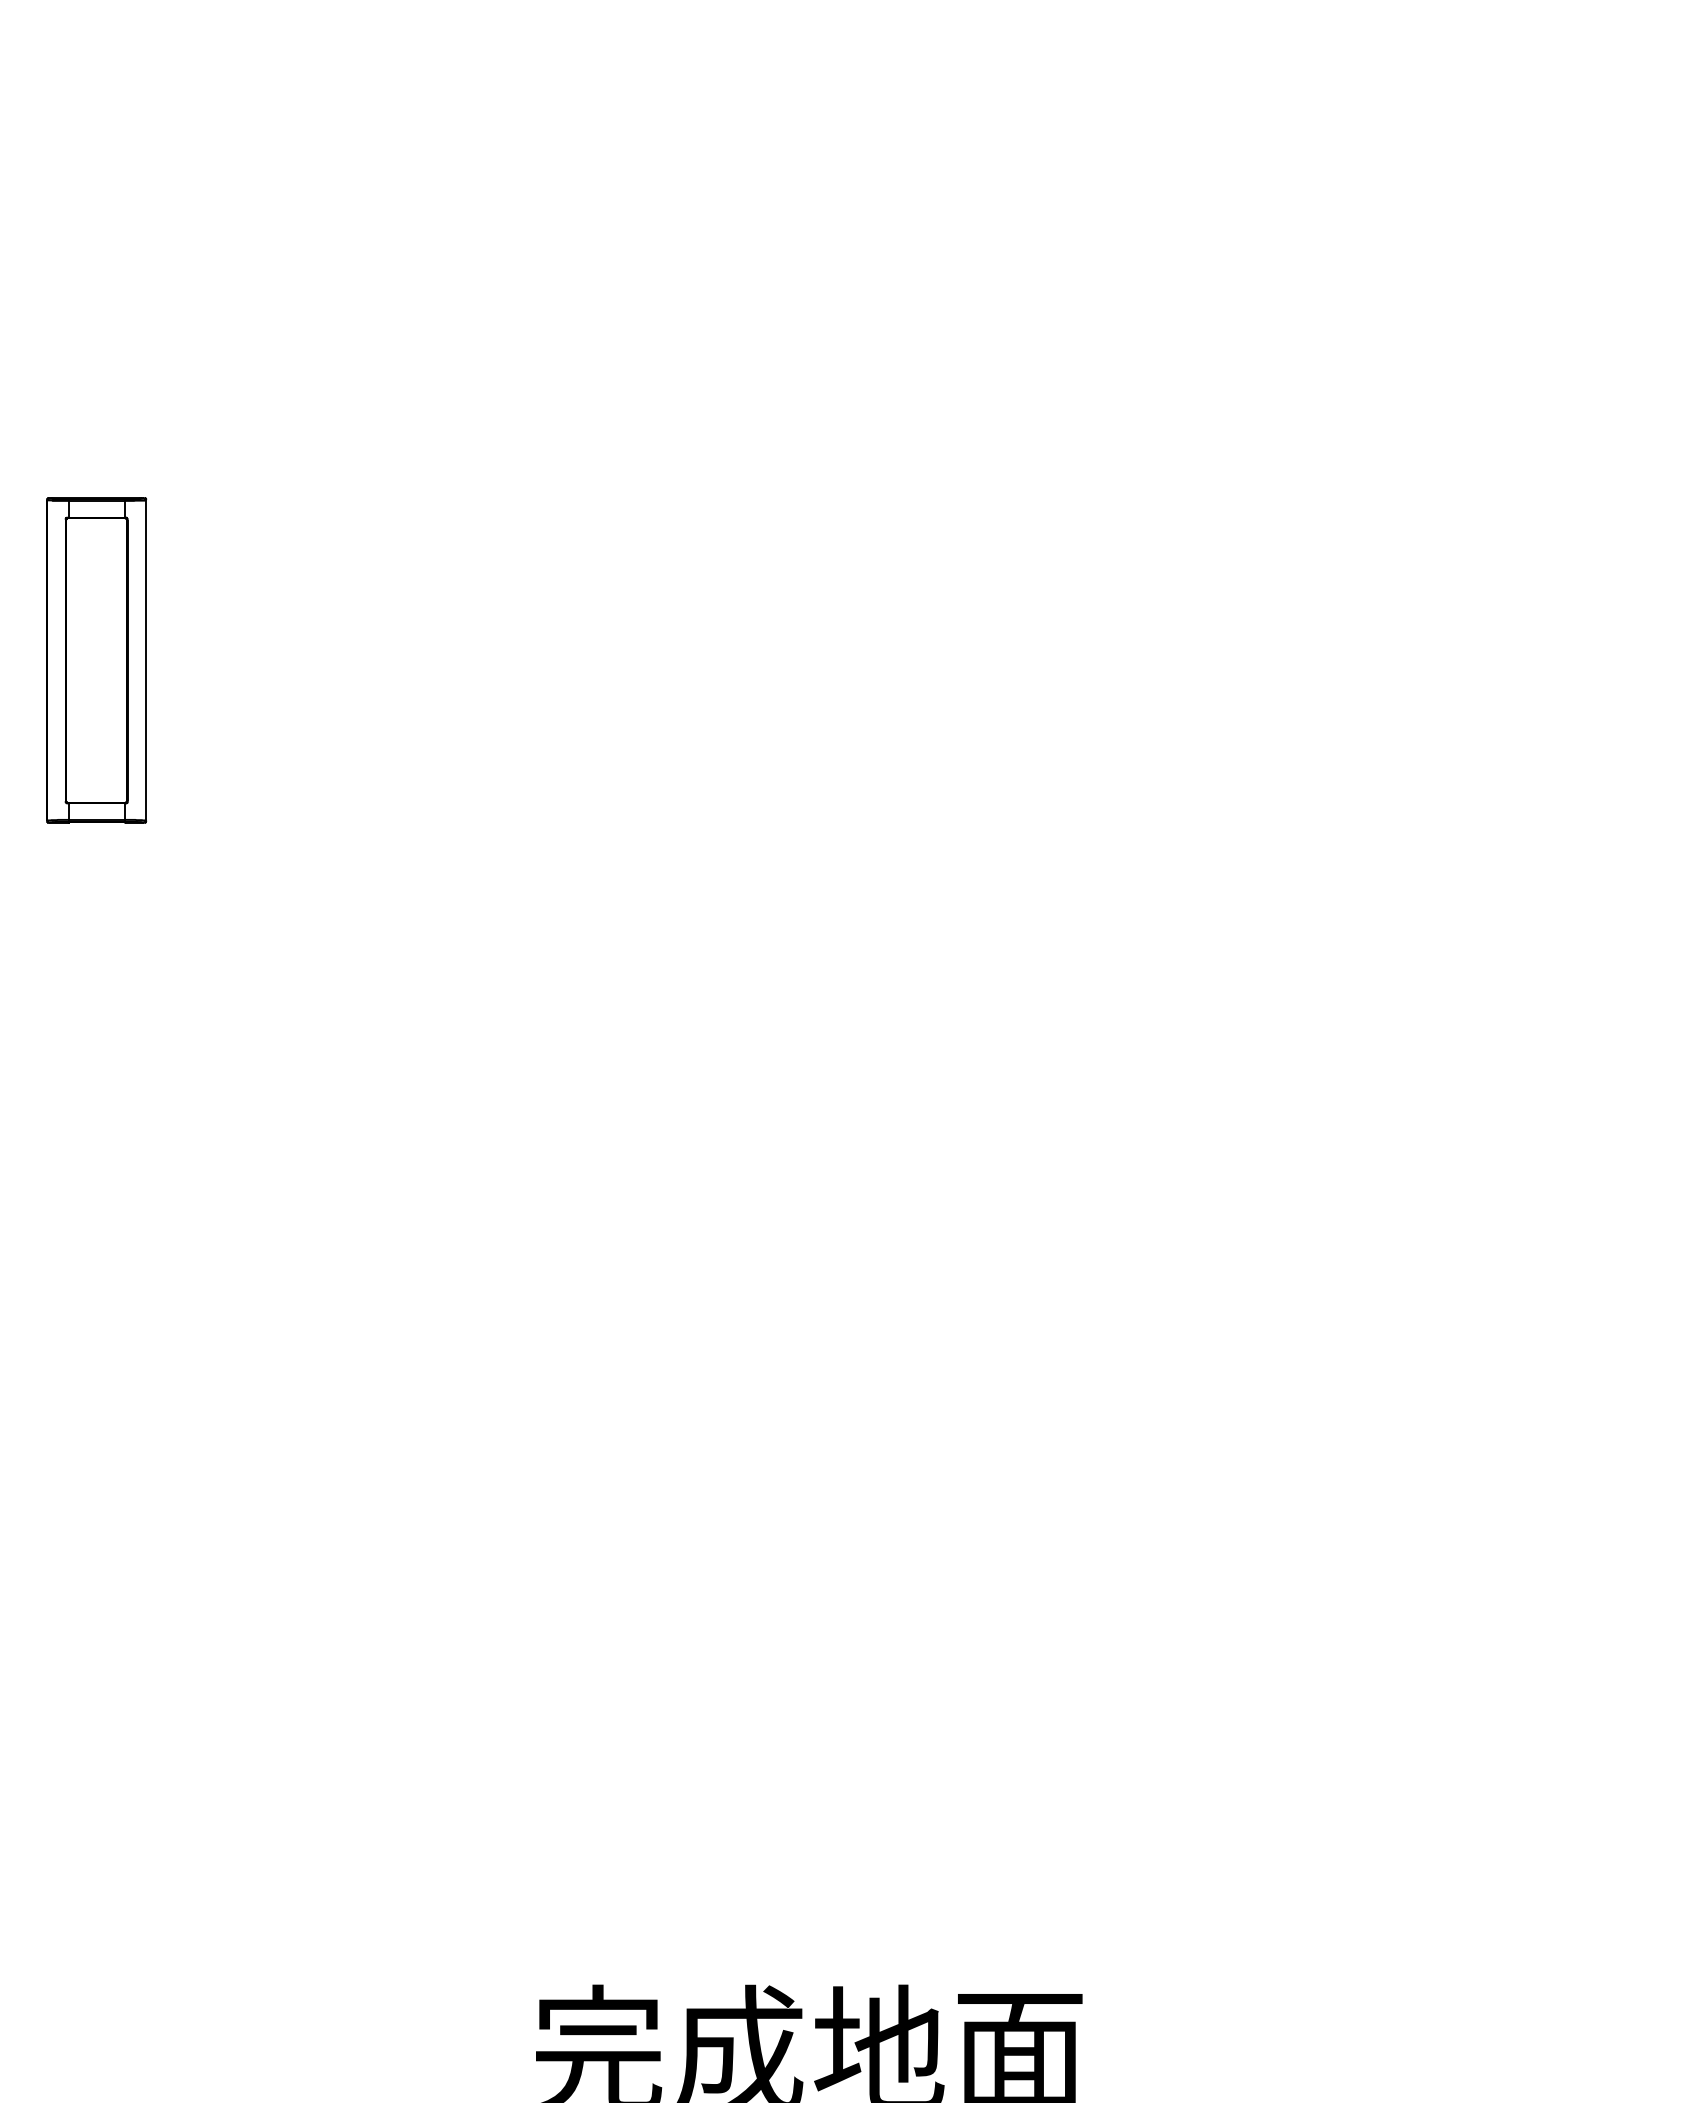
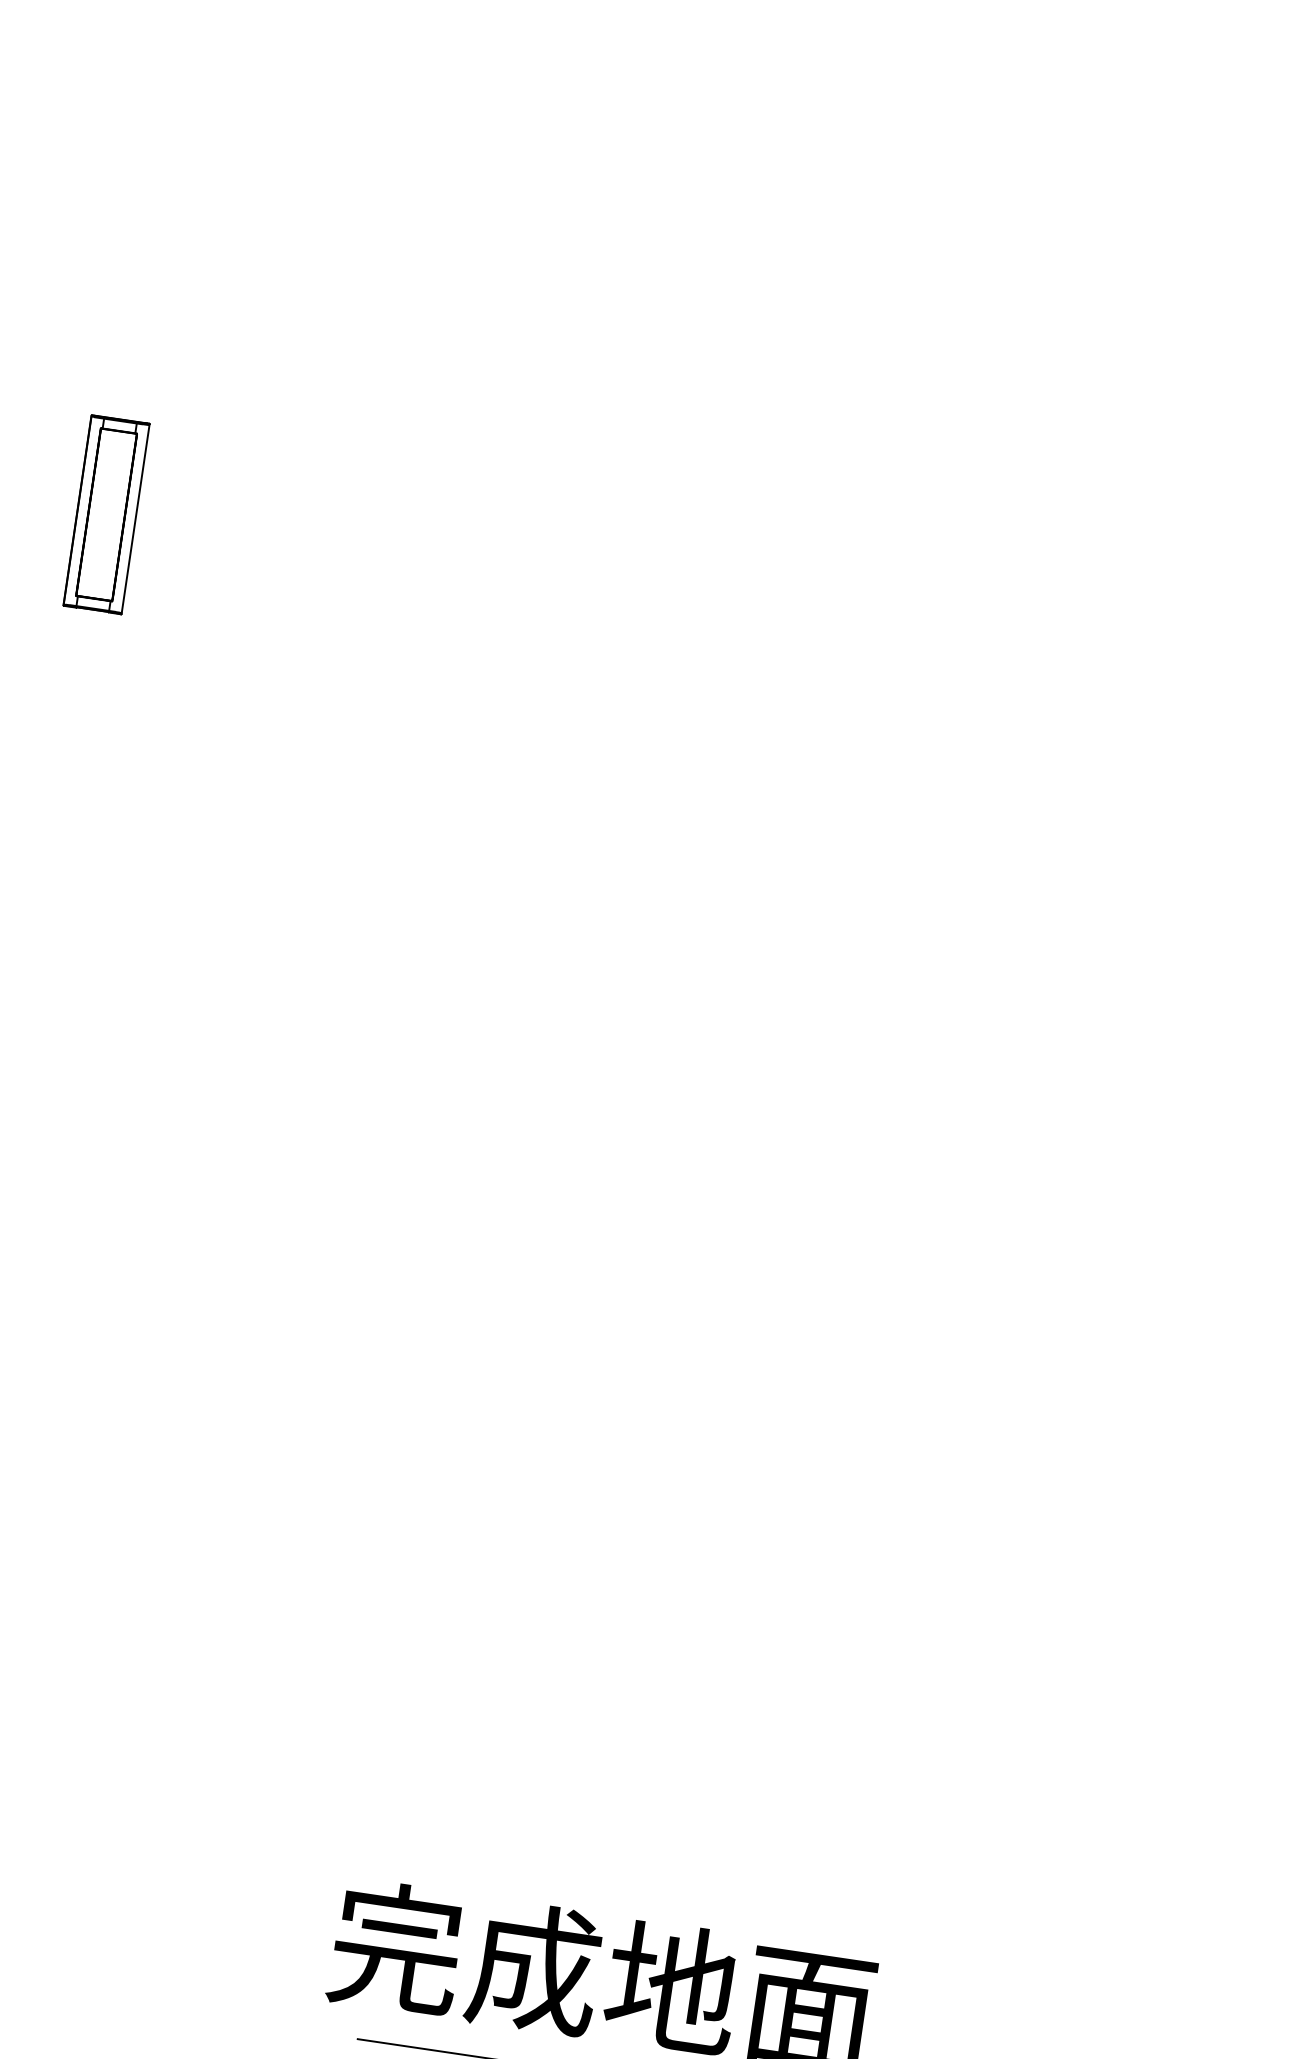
part: (96, 660) -> (106, 514), size x0.6

